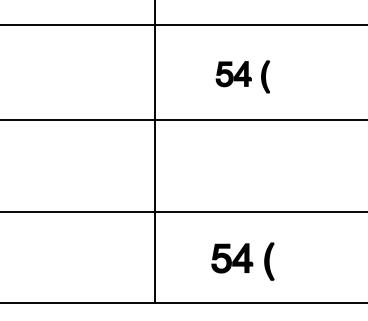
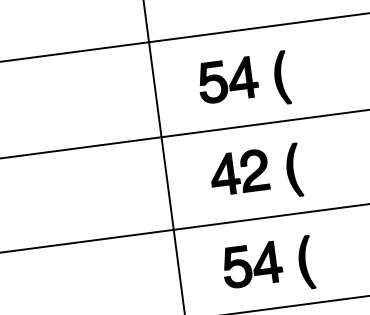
part: (242, 76) -> (243, 82), size x1.67
part: (242, 169) -> (255, 175), added
part: (242, 261) -> (267, 267), size x1.43

